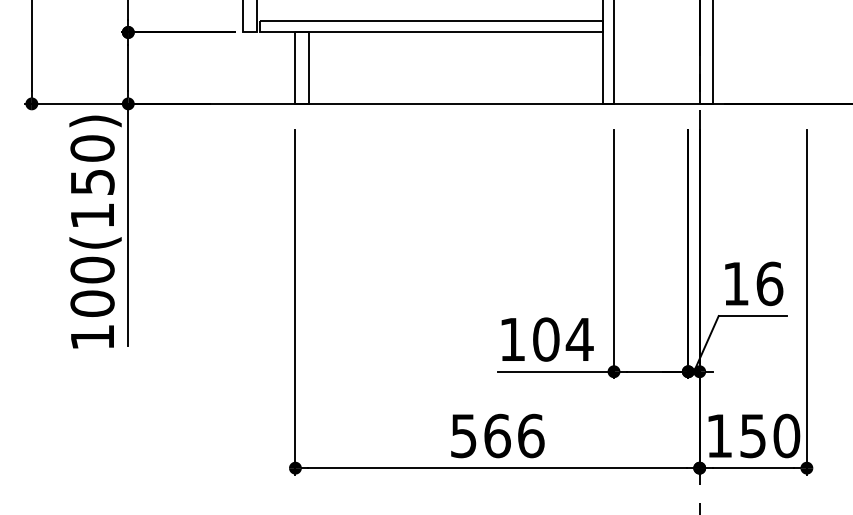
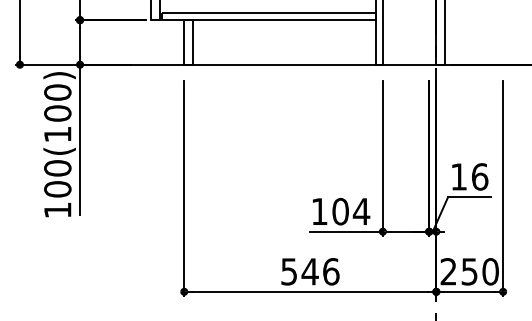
text: (92, 182) -> (57, 113), 100(150) -> 100(100)
text: (496, 435) -> (309, 271), 566 -> 546
text: (719, 435) -> (448, 271), 150 -> 250

